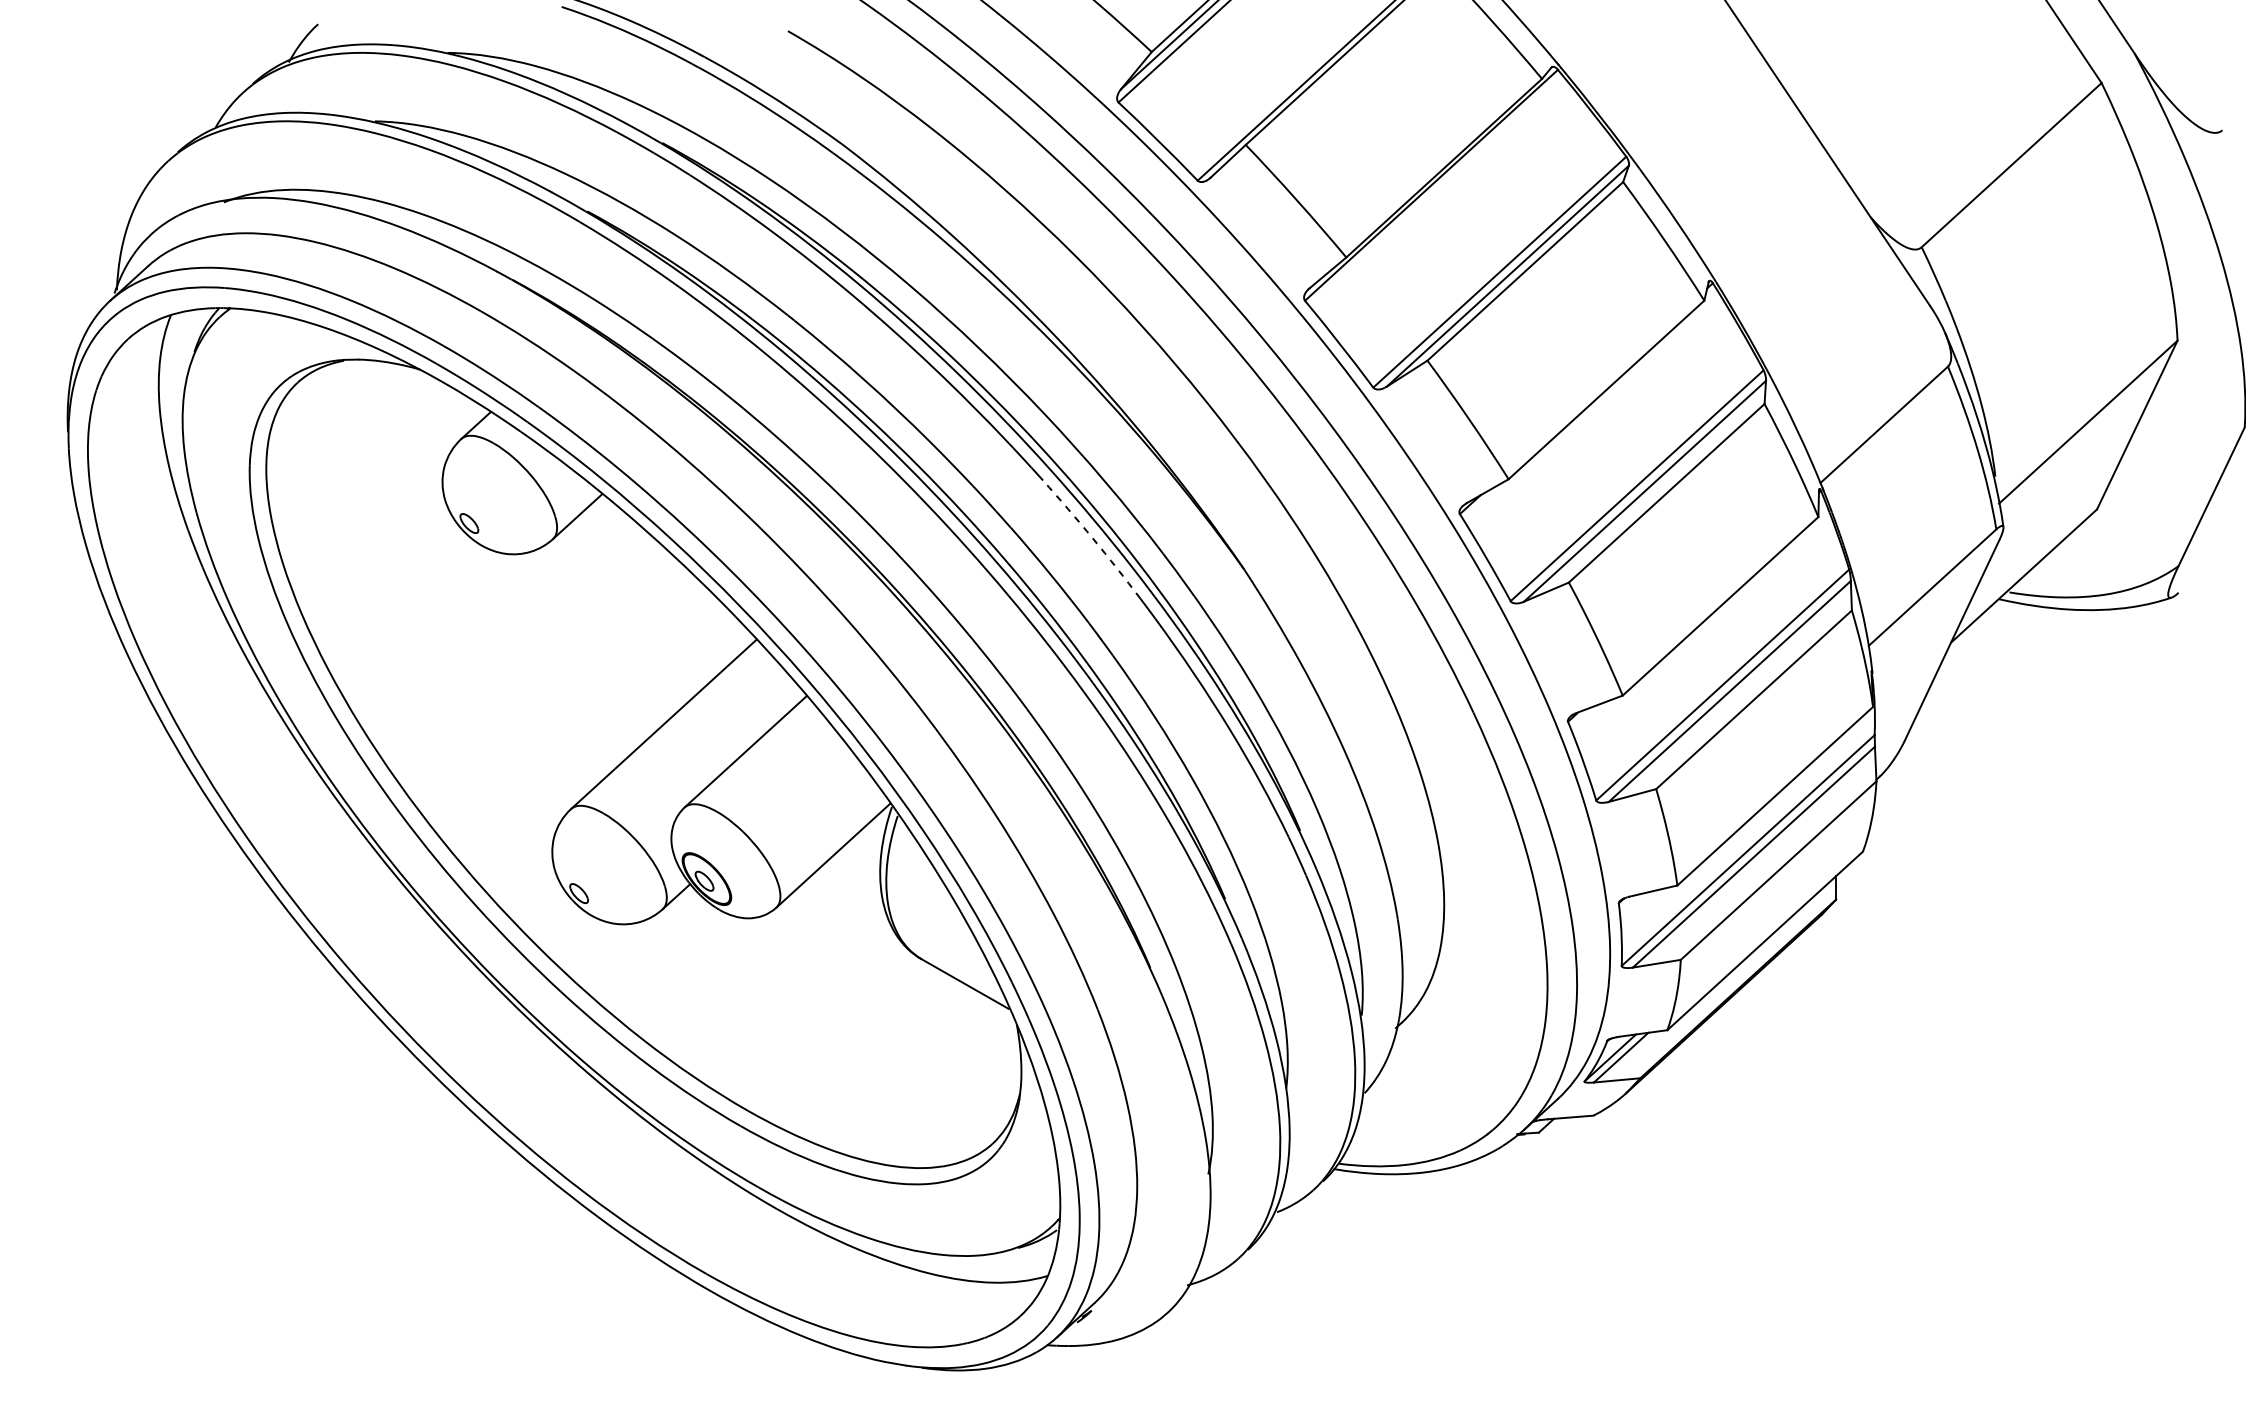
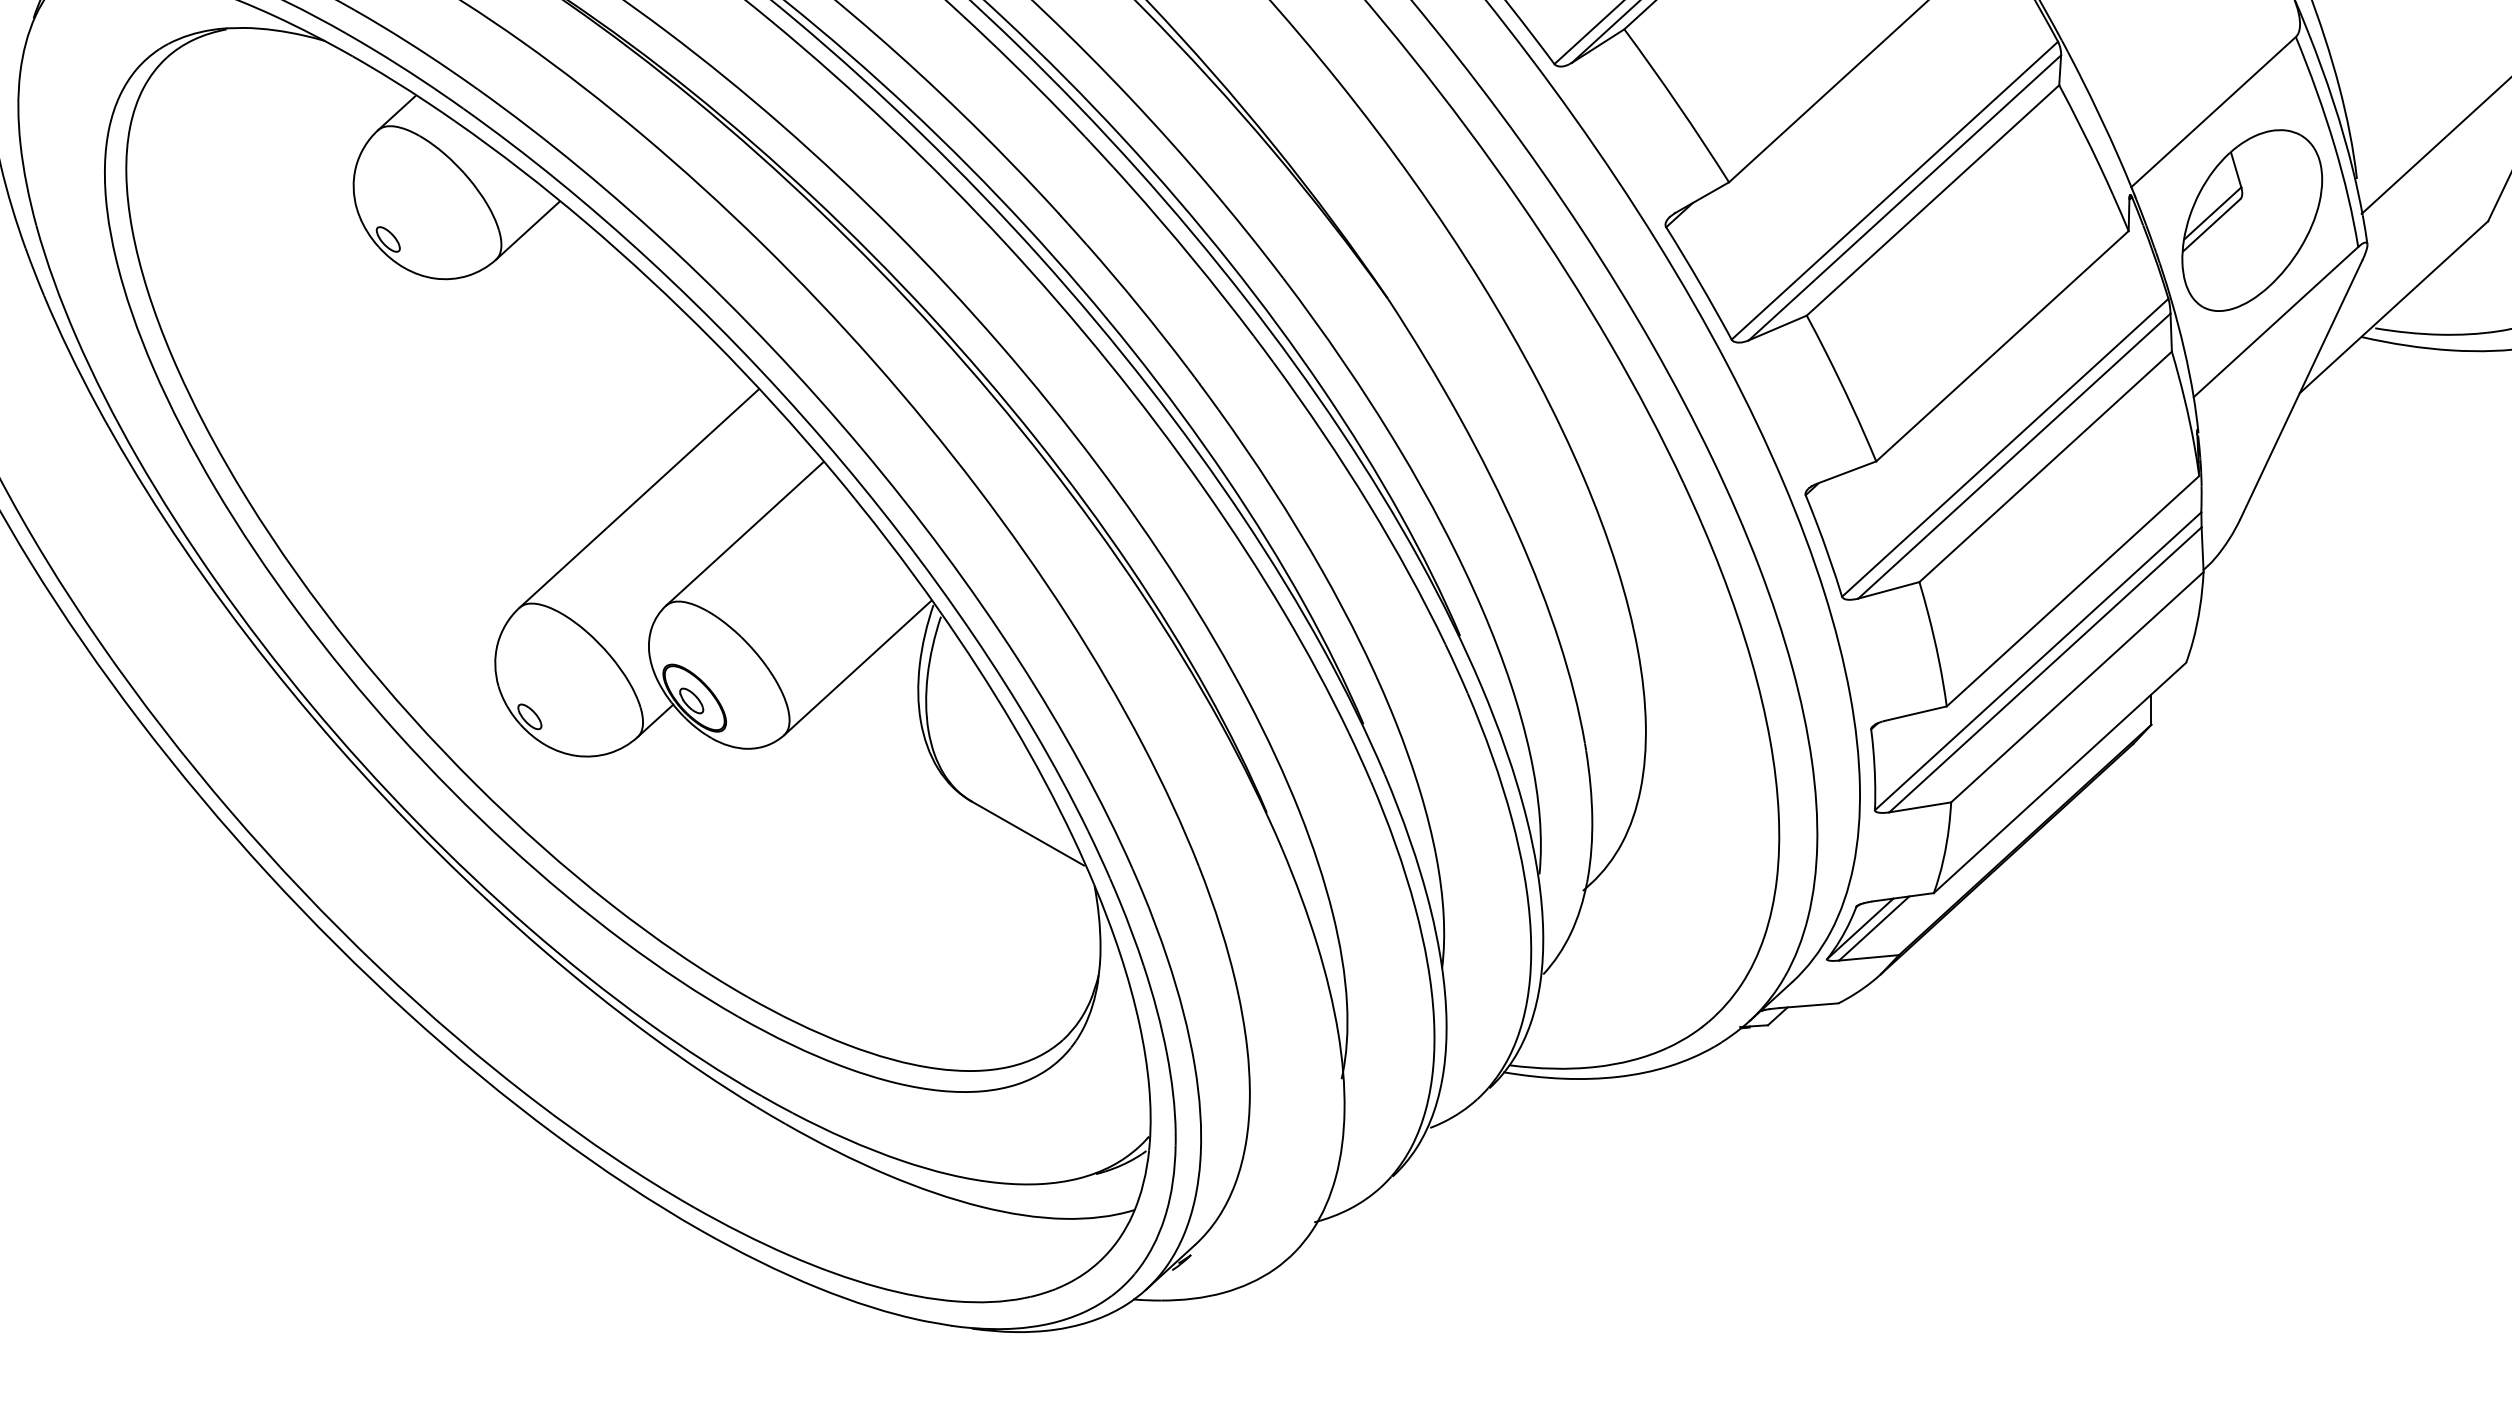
part: (1914, 508) -> (2252, 220), added
arc: (1092, 538) -> (1192, 258), dashed -> solid

